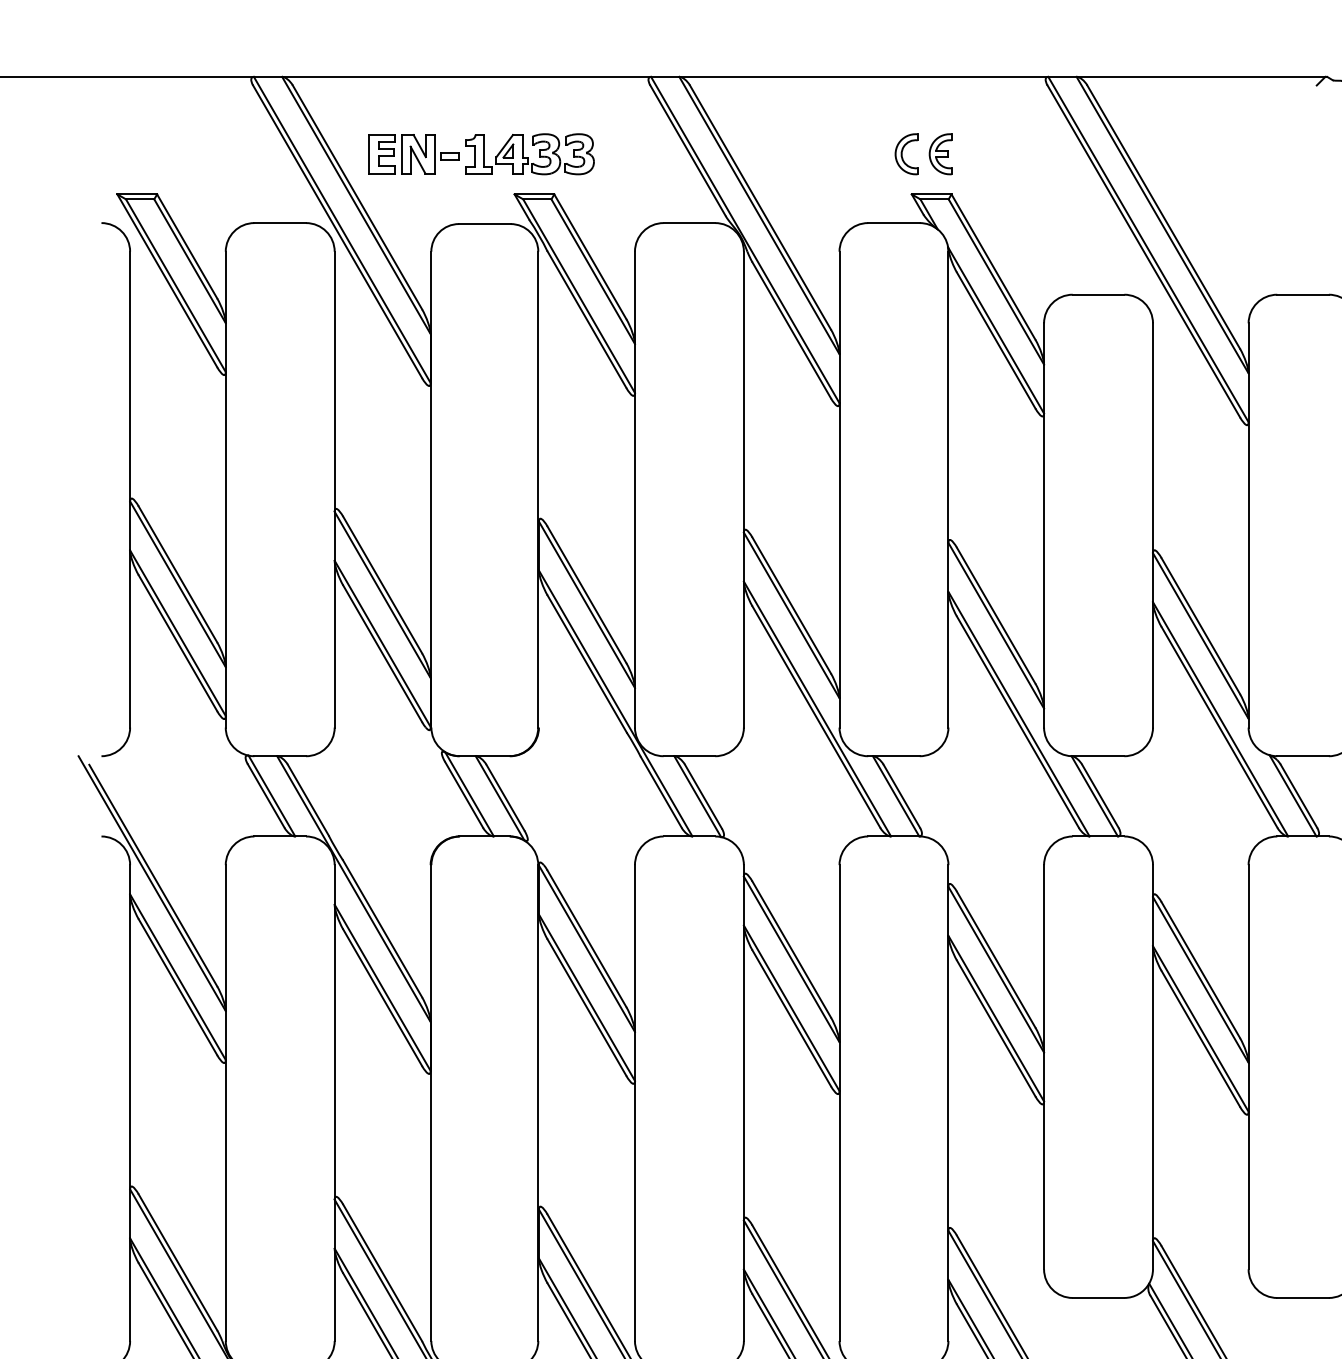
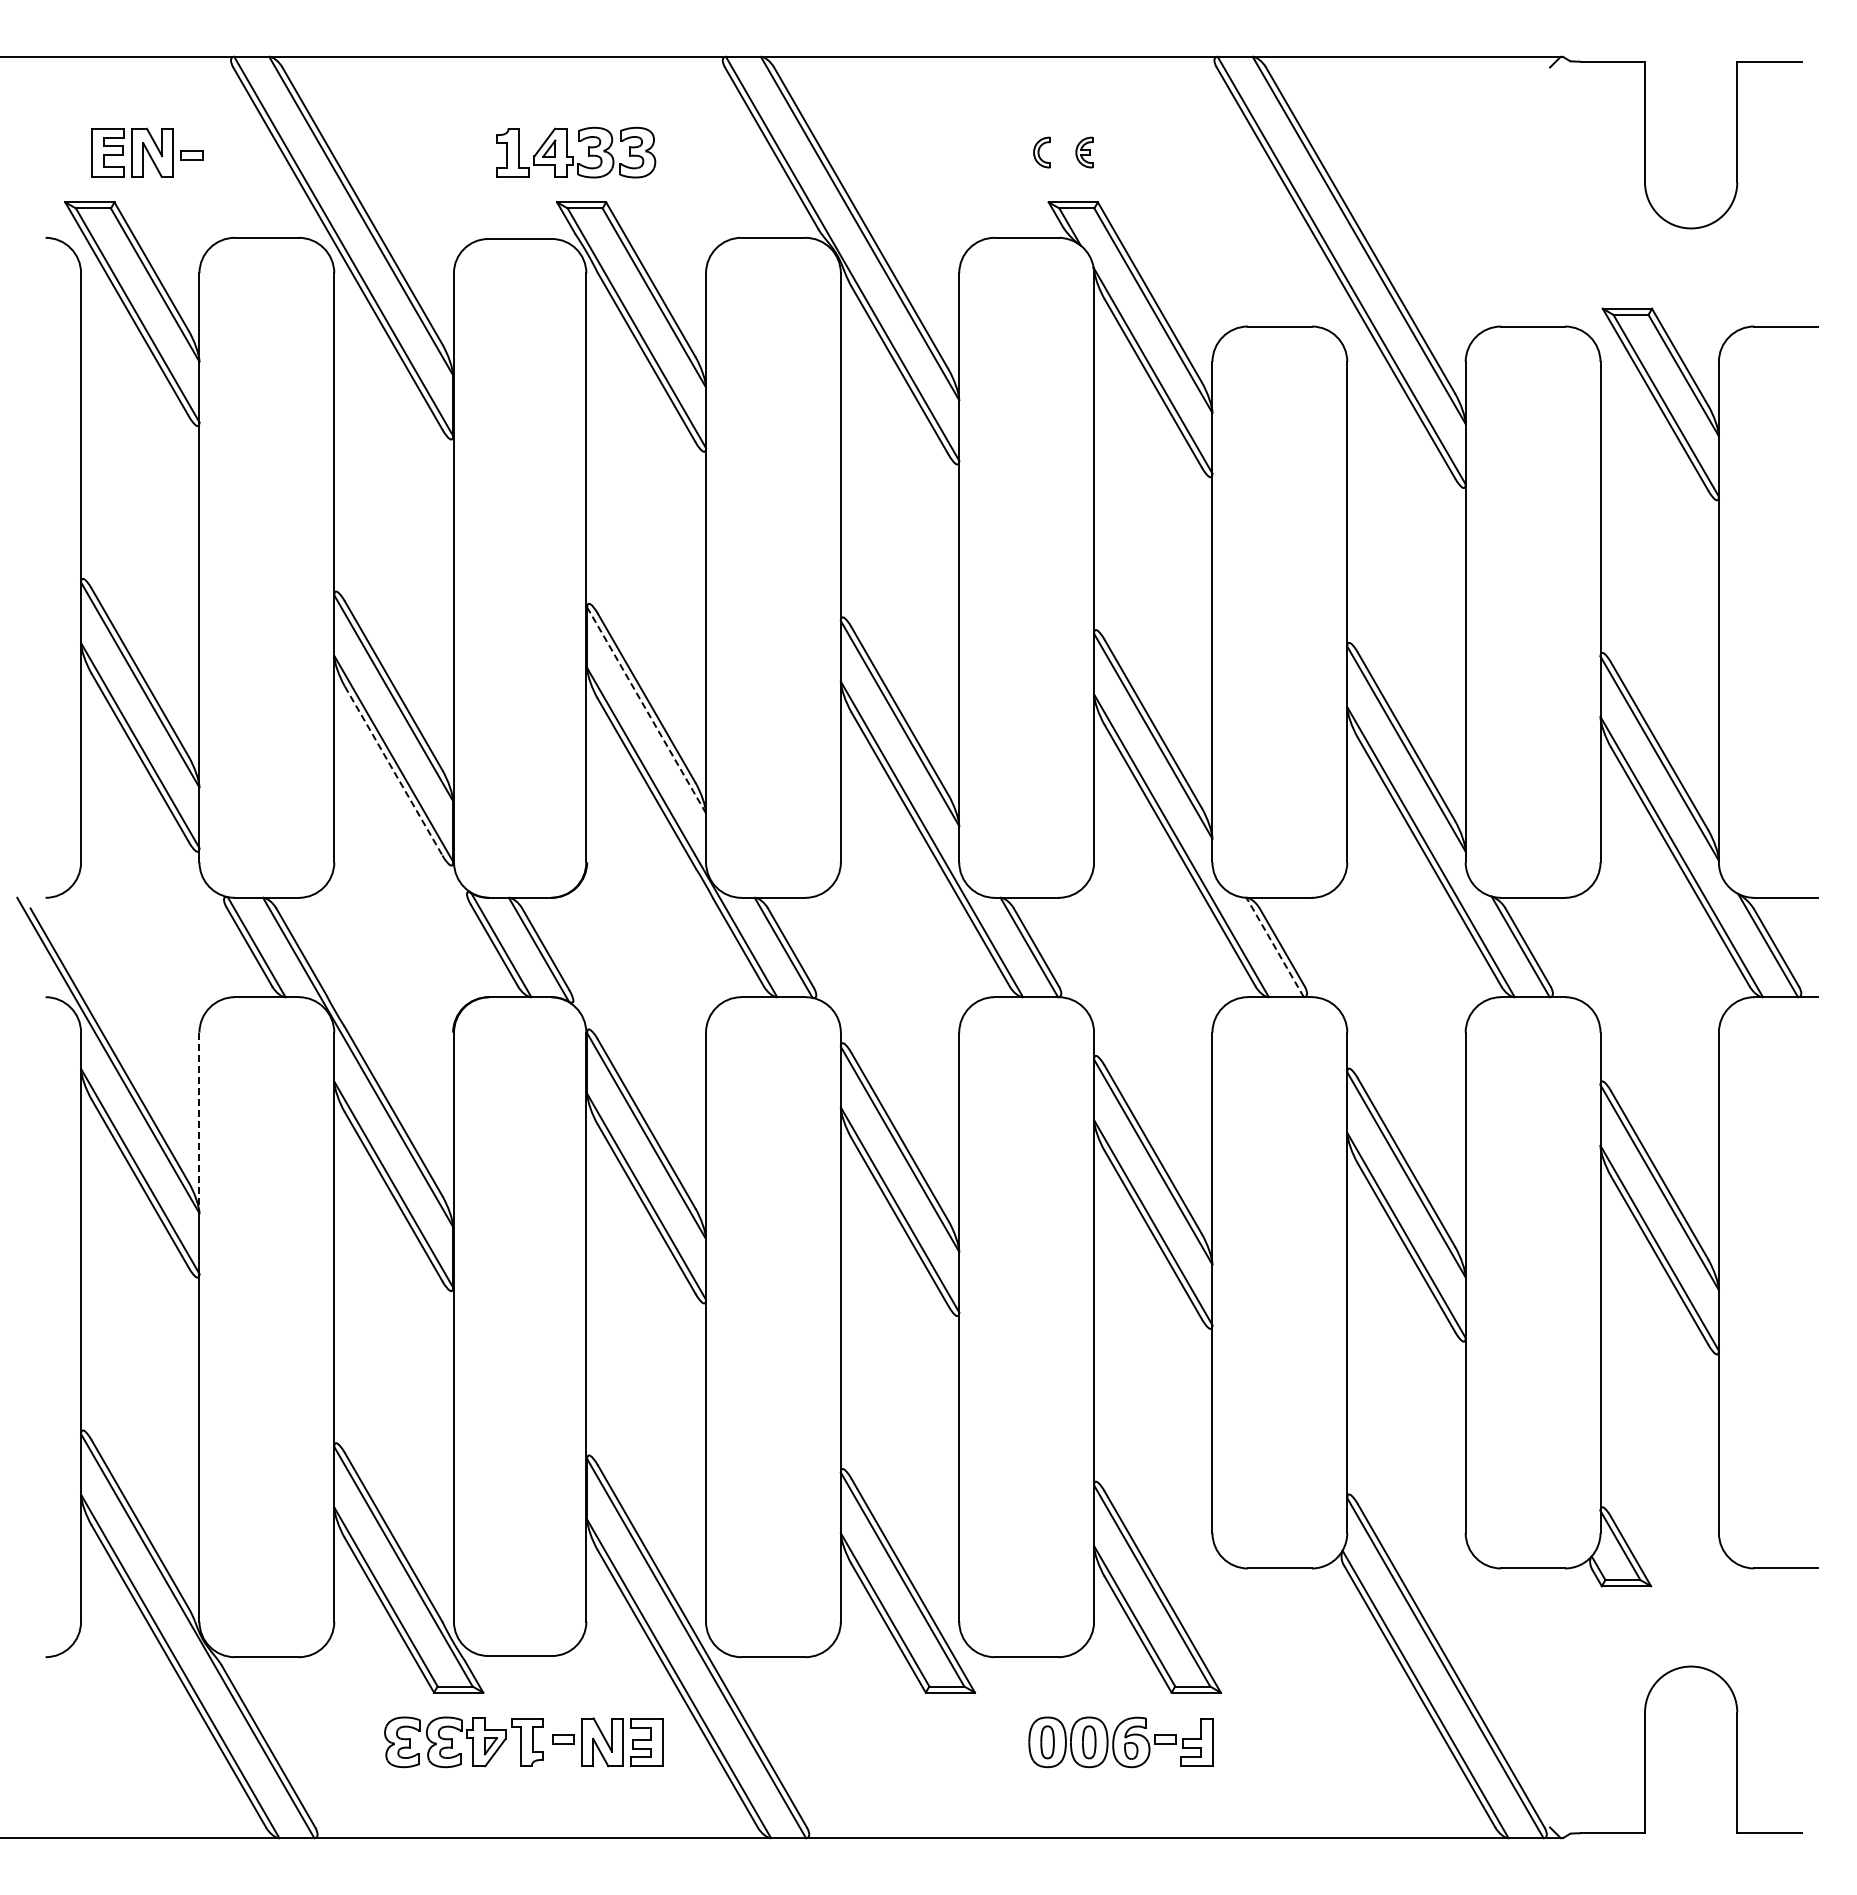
part: (414, 154) -> (147, 152), moved
part: (905, 154) -> (1041, 152), size x0.6
part: (940, 154) -> (1084, 152), size x0.6
line: (586, 604) -> (646, 710), solid -> dashed
line: (382, 654) -> (393, 771), solid -> dashed
line: (1094, 796) -> (1274, 947), solid -> dashed
line: (225, 938) -> (199, 1123), solid -> dashed

